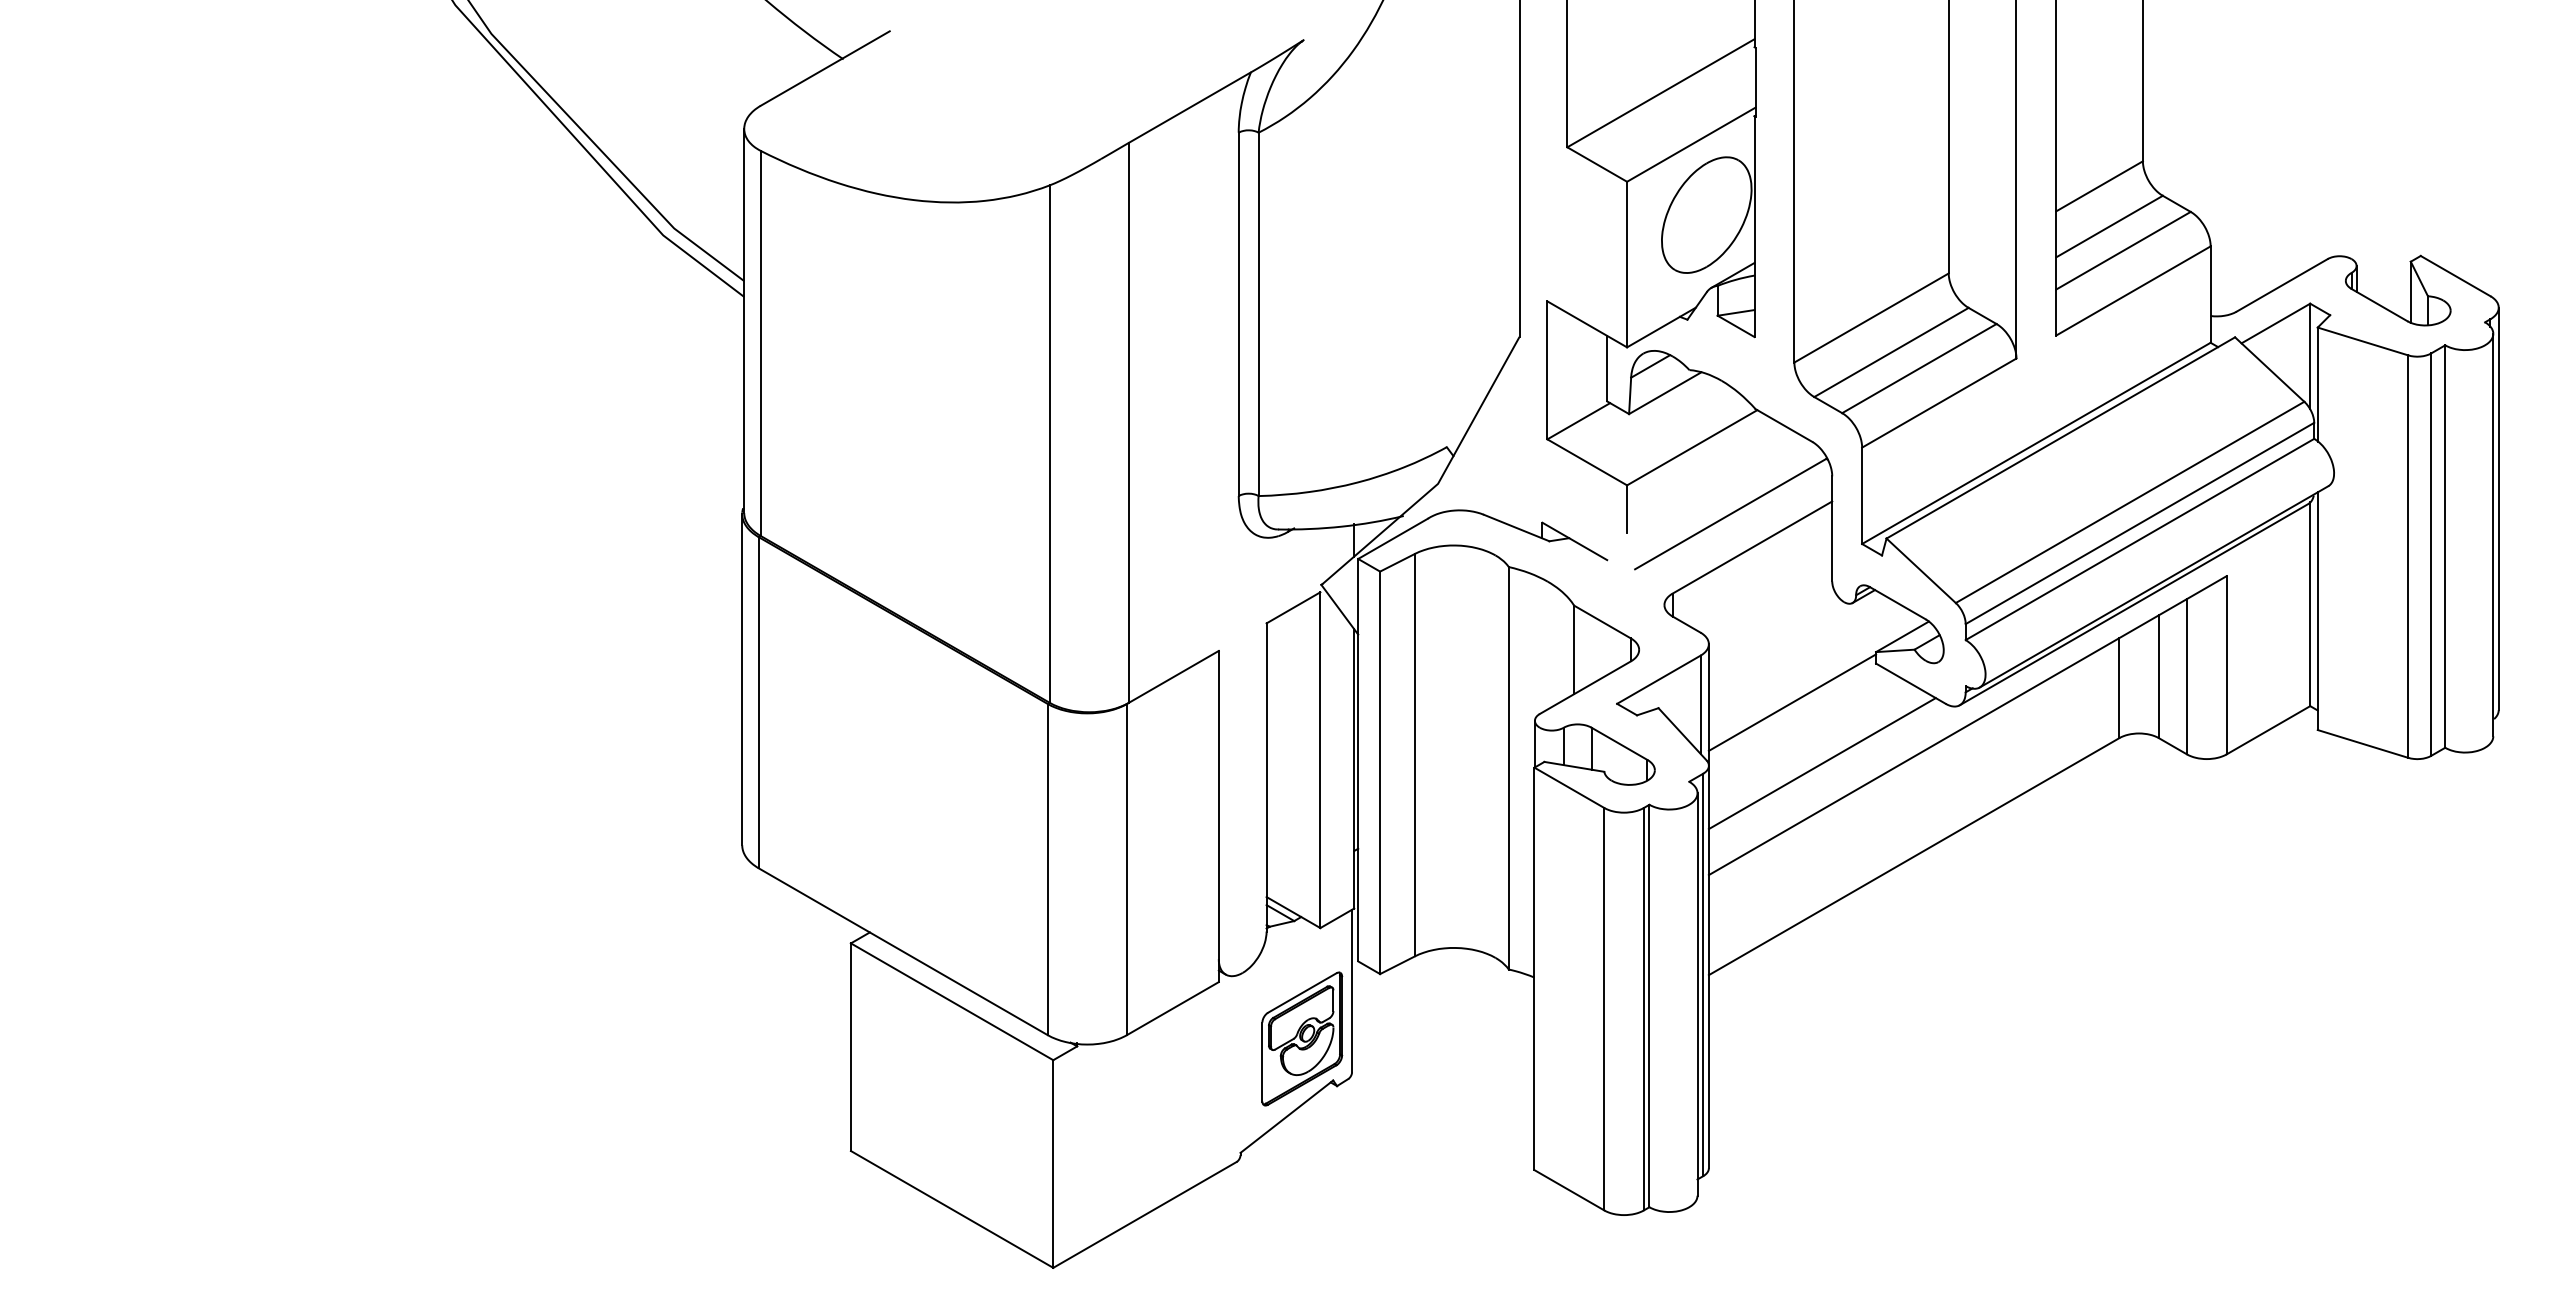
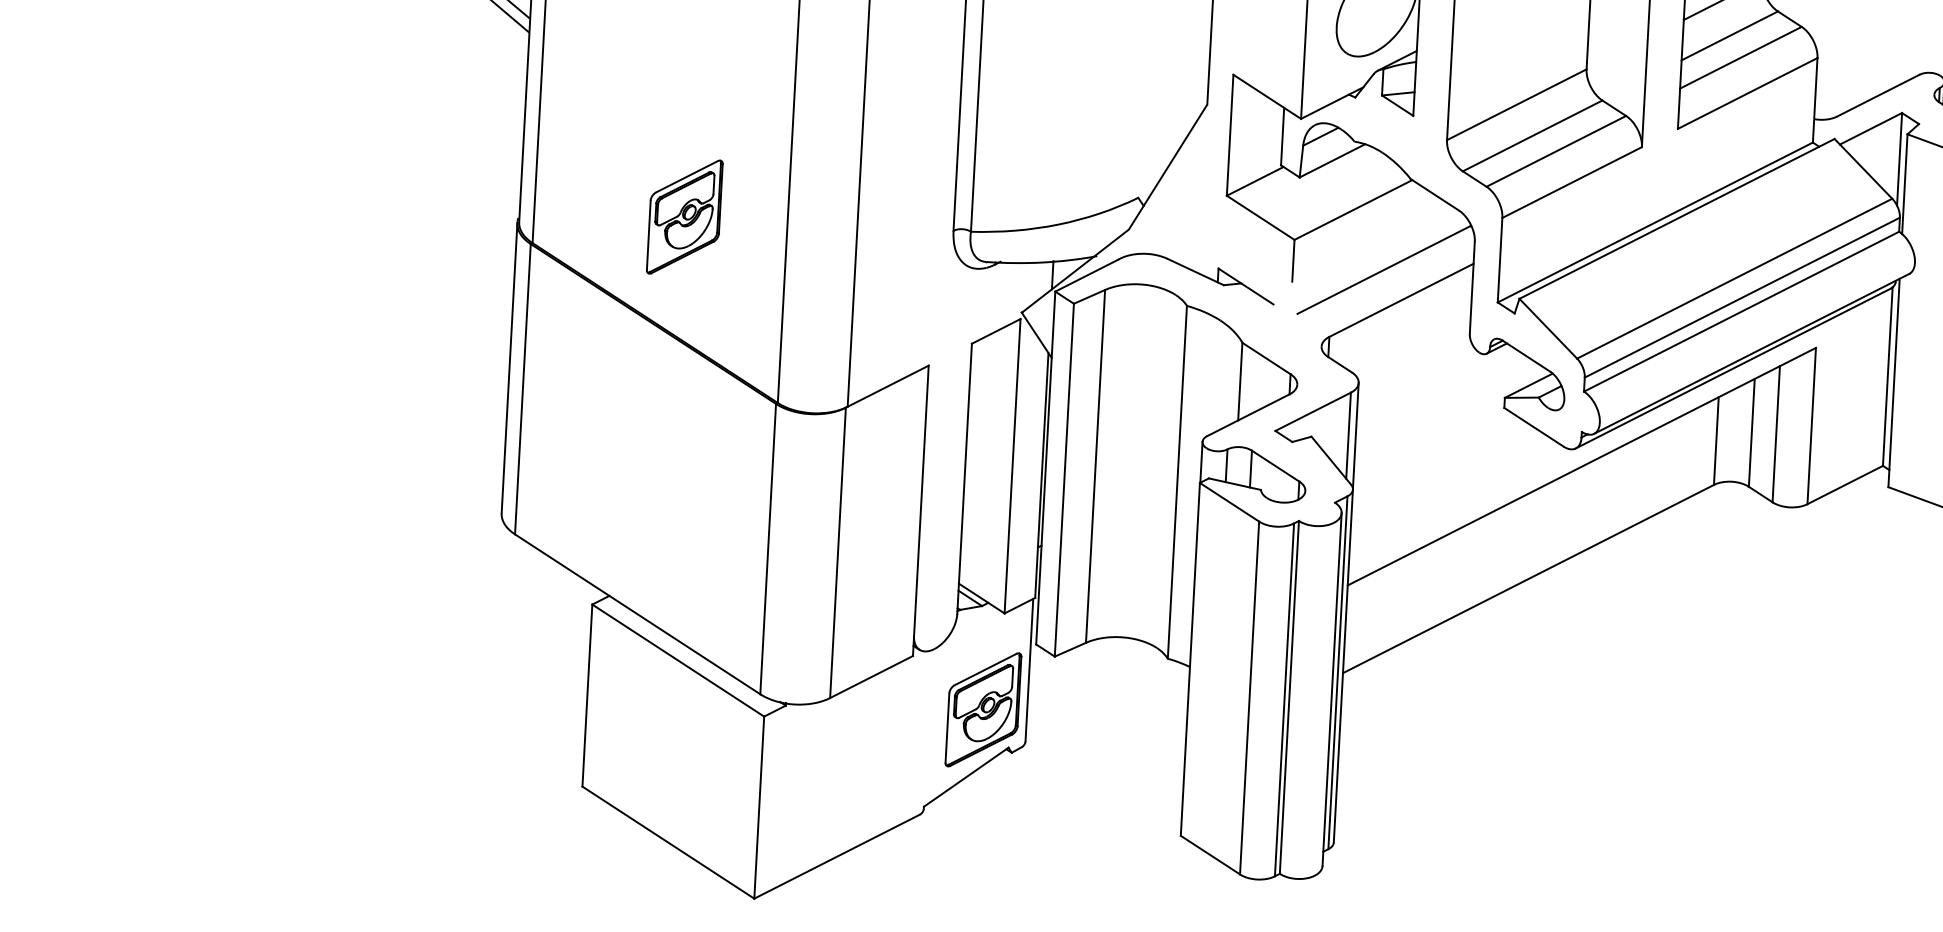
part: (932, 496) -> (685, 216), added
line: (1792, 702) -> (1429, 438), removed
line: (1821, 763) -> (1451, 492), removed

